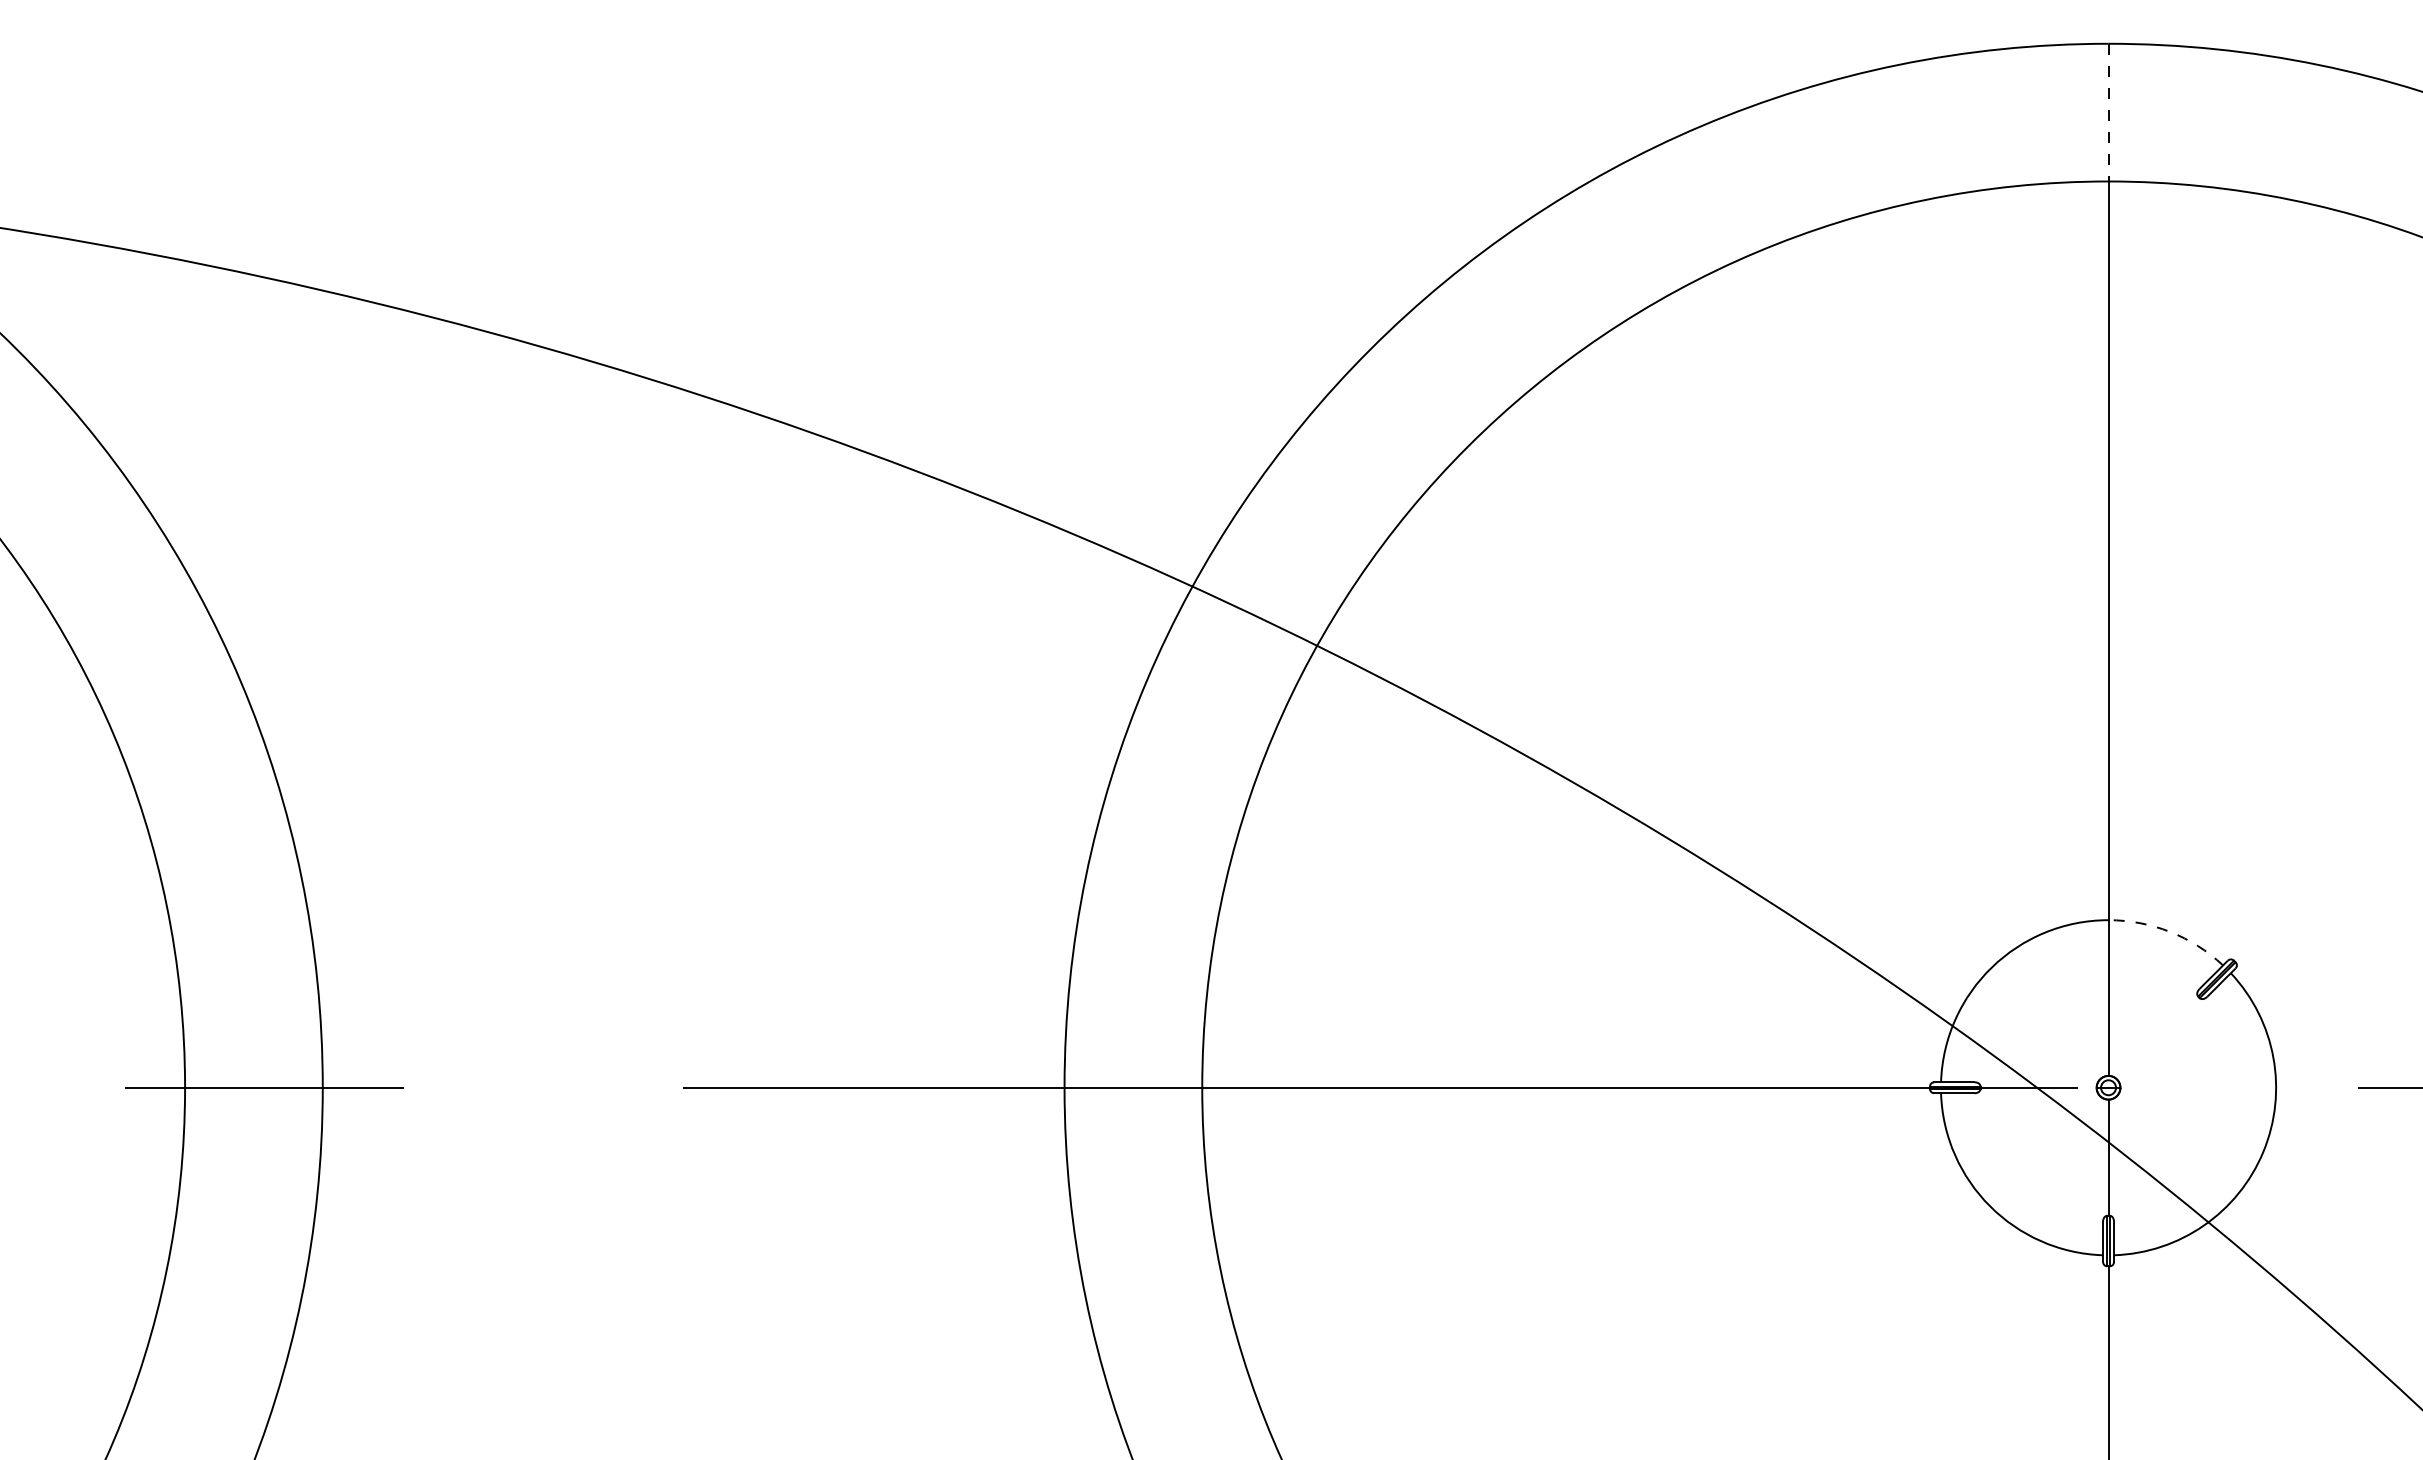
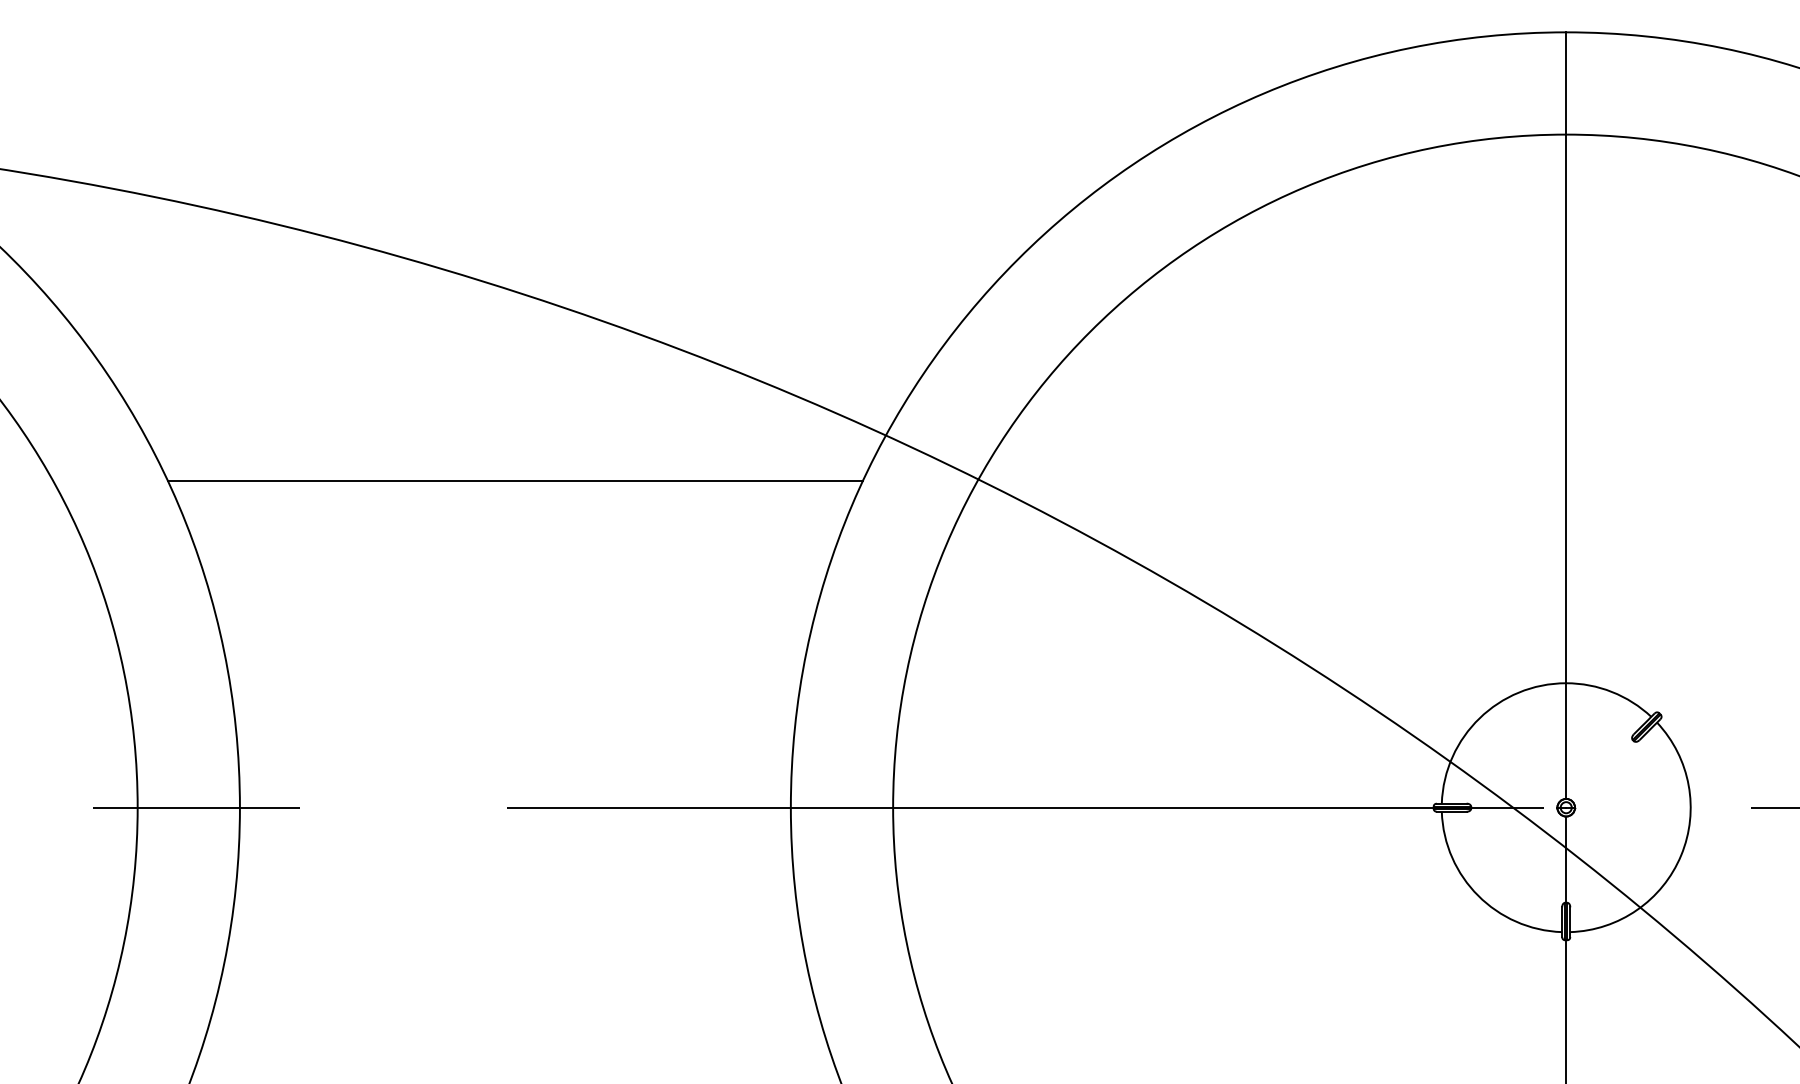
line: (2108, 112) -> (1566, 83), dashed -> solid
line: (693, 648) -> (515, 481), added
arc: (2170, 931) -> (1612, 691), dashed -> solid

